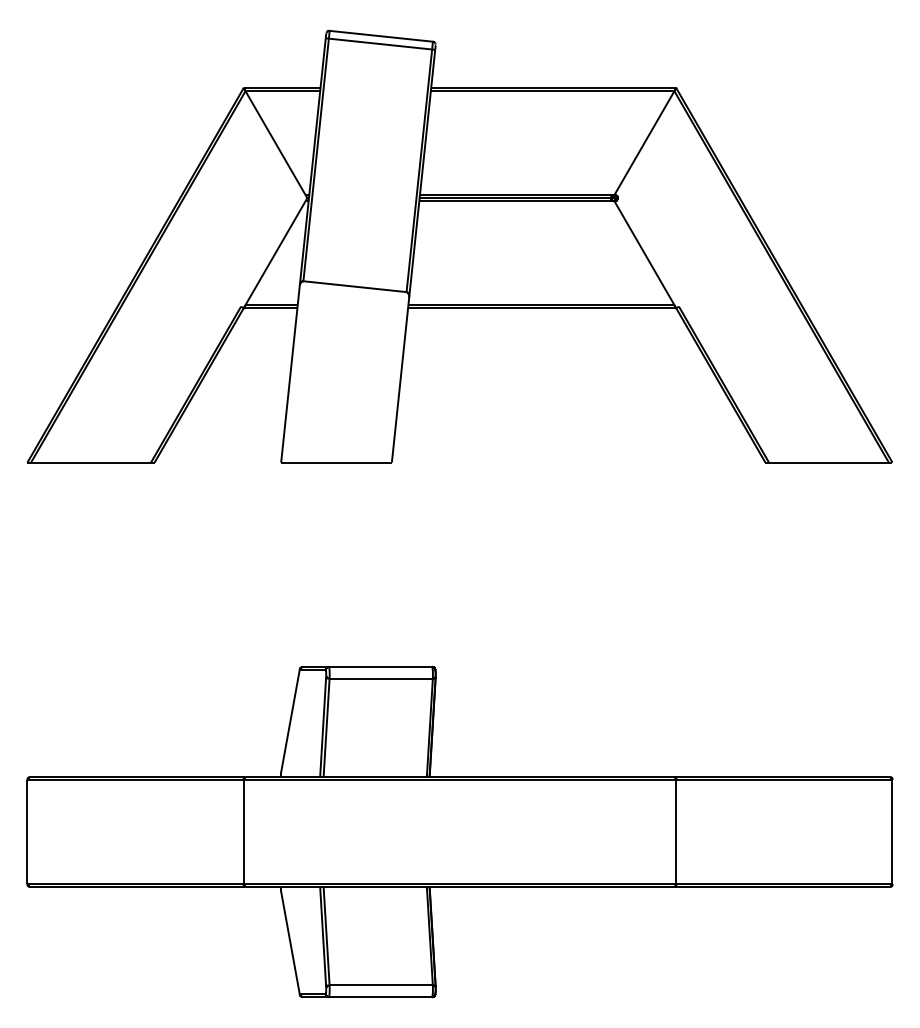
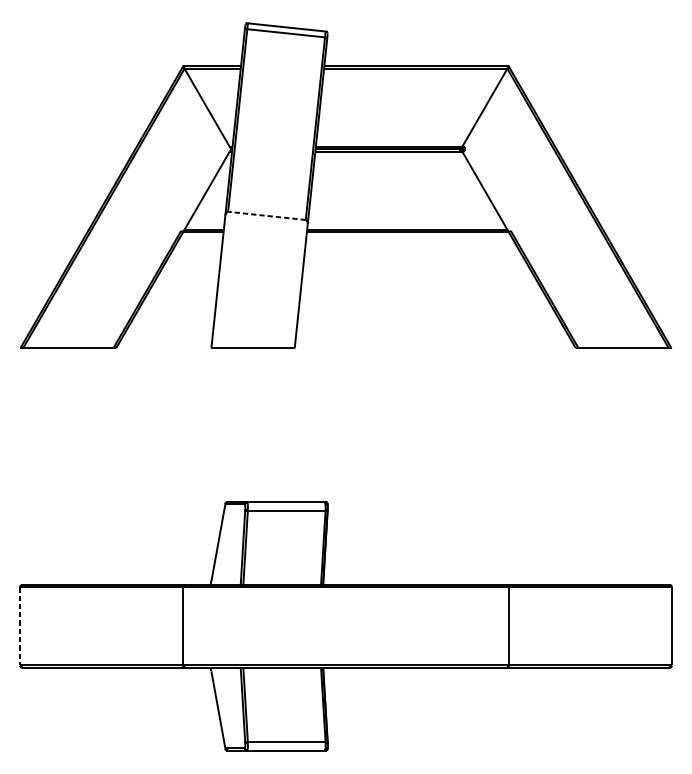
line: (355, 286) -> (267, 215), solid -> dashed
line: (27, 832) -> (20, 626), solid -> dashed

